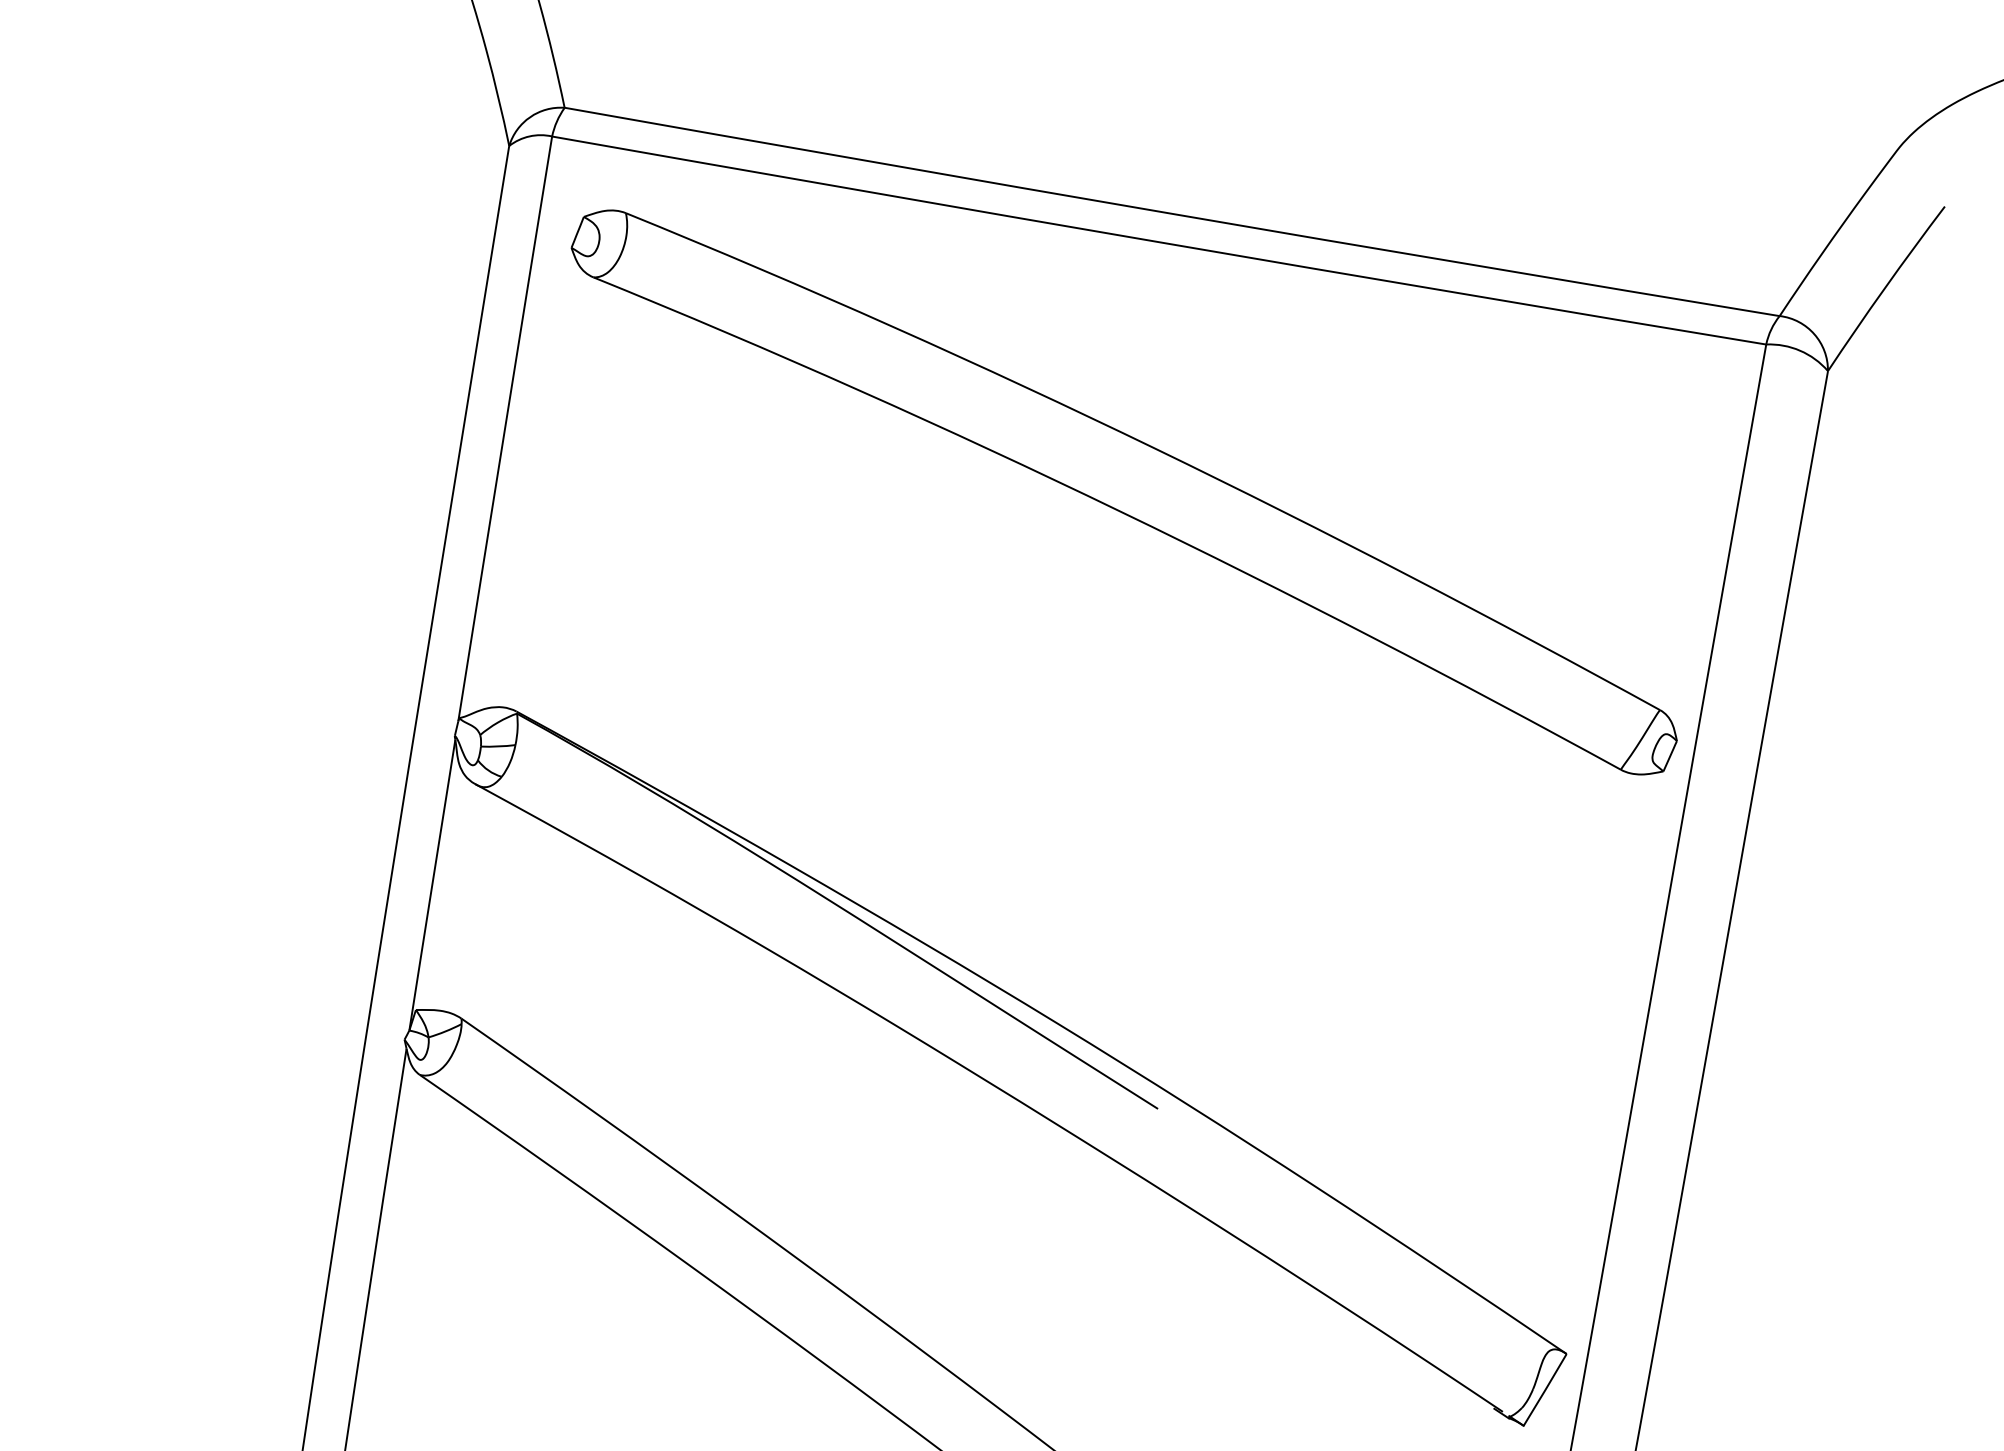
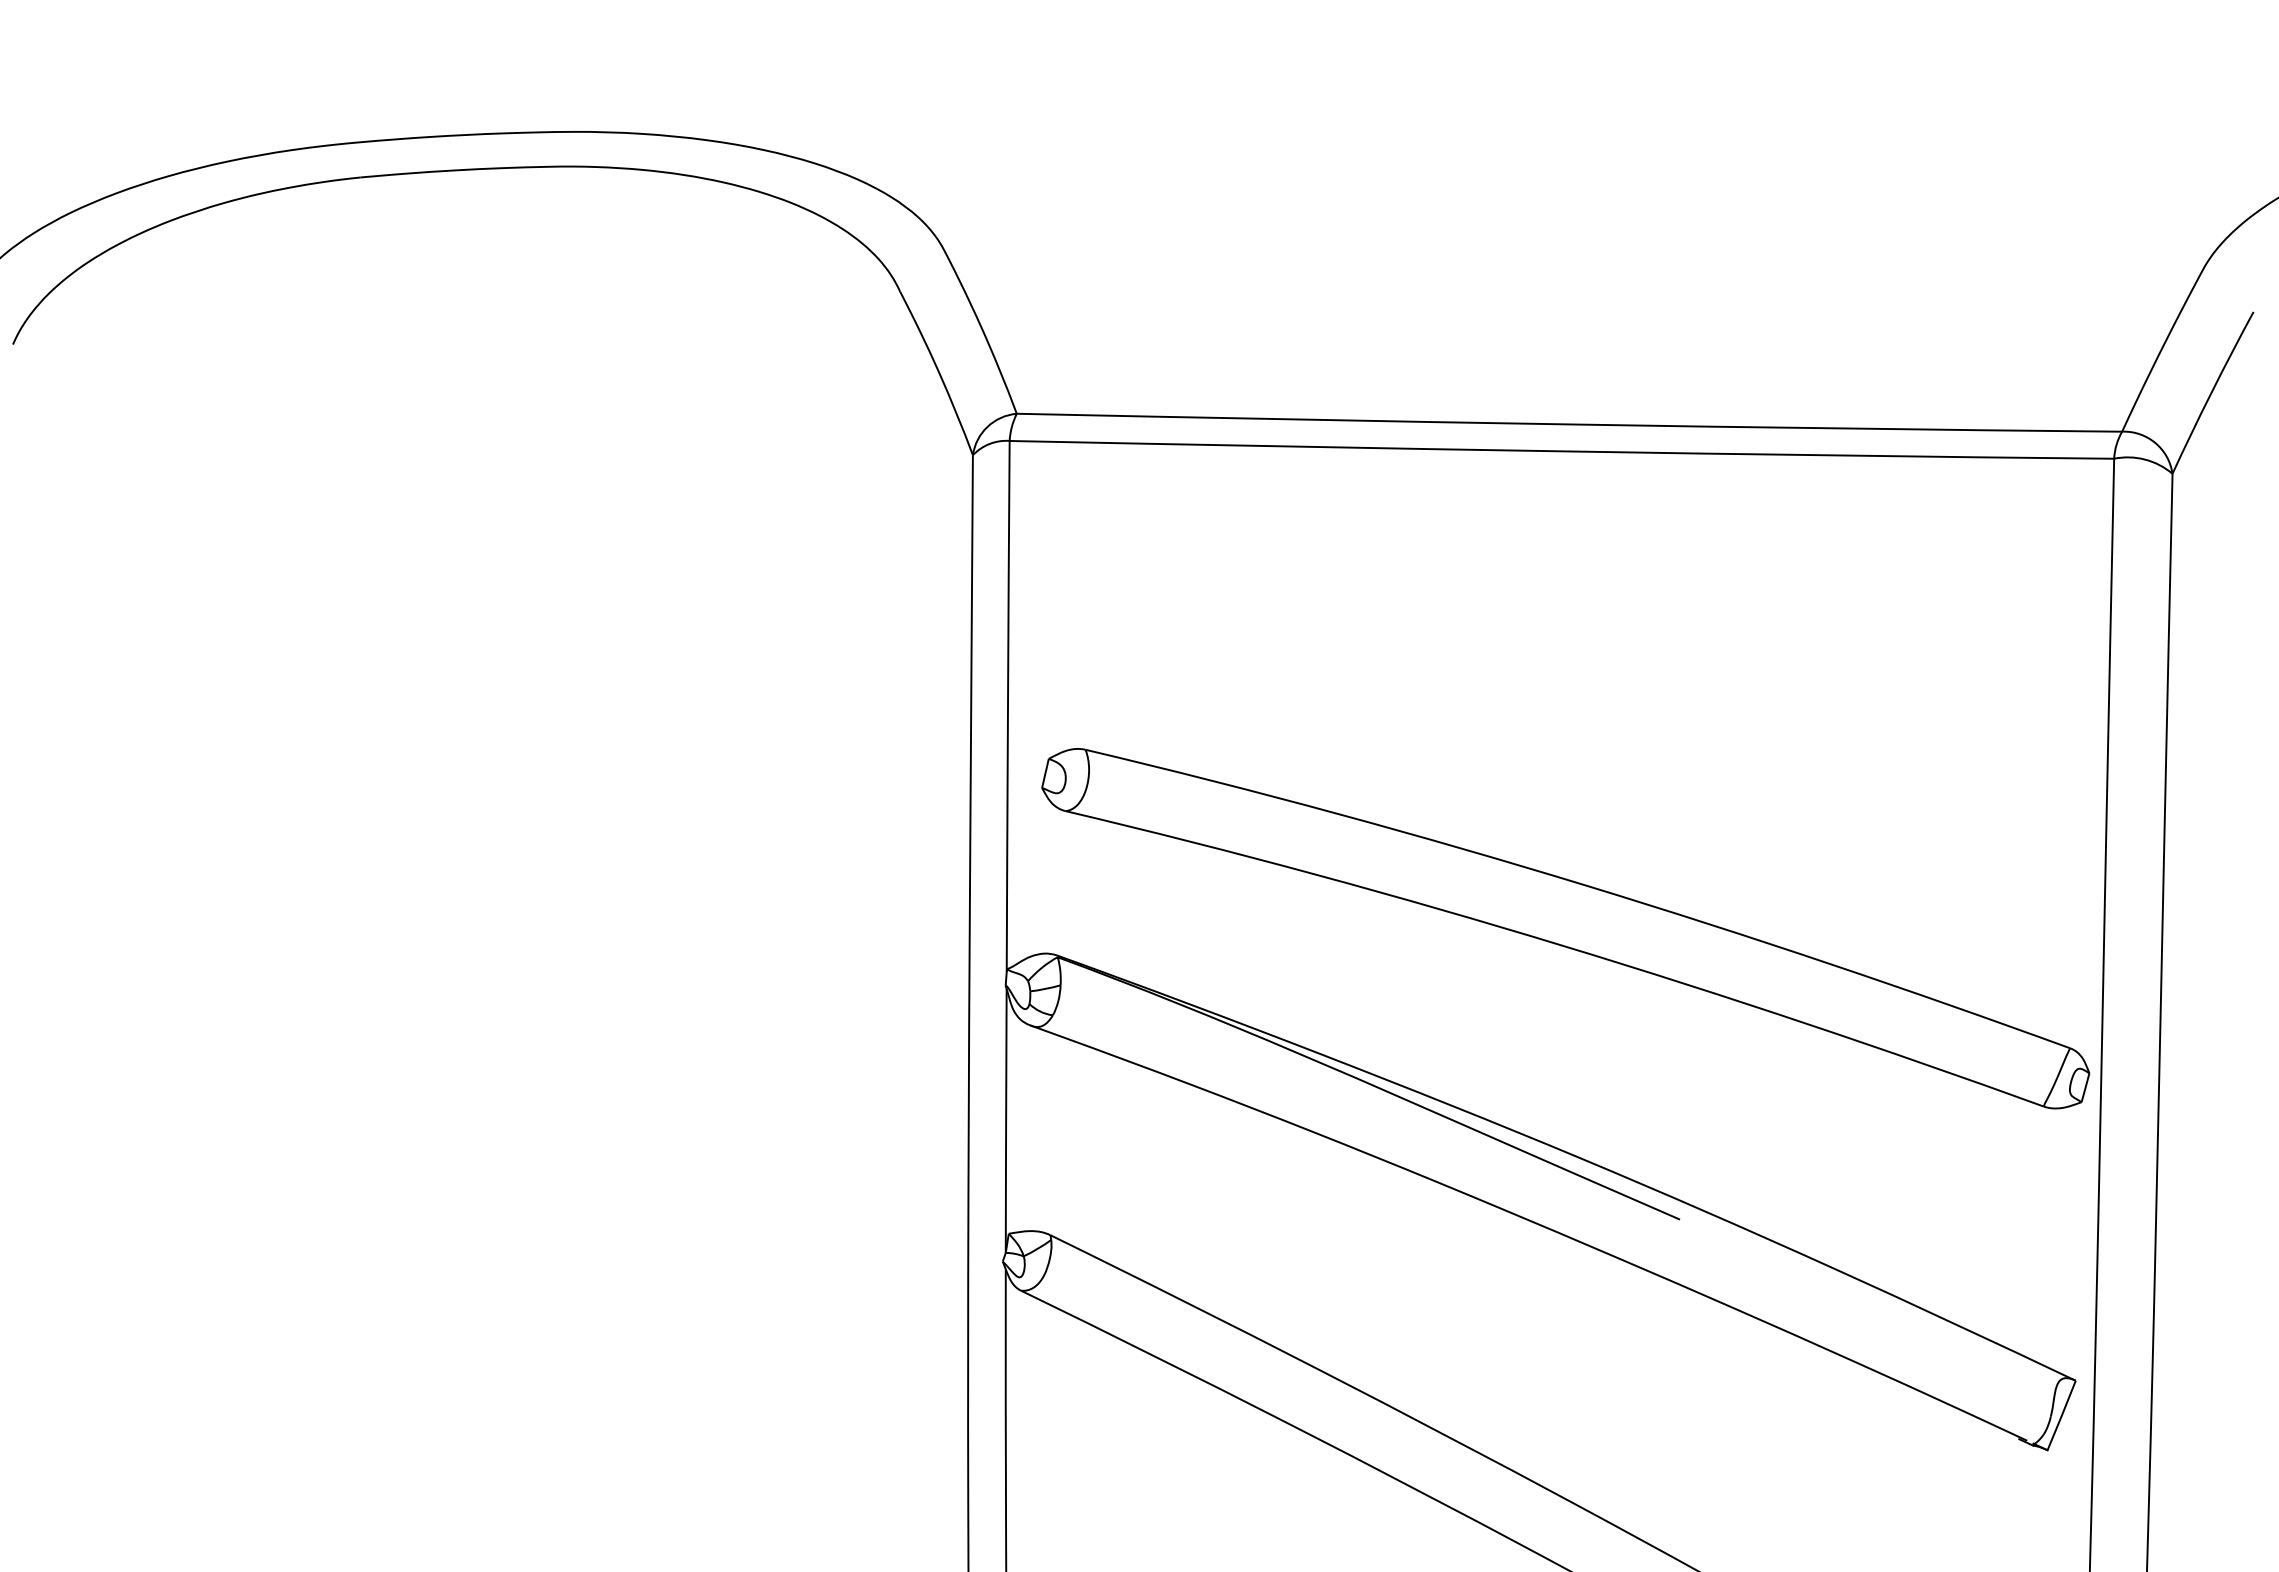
part: (1124, 491) -> (1565, 928), moved

